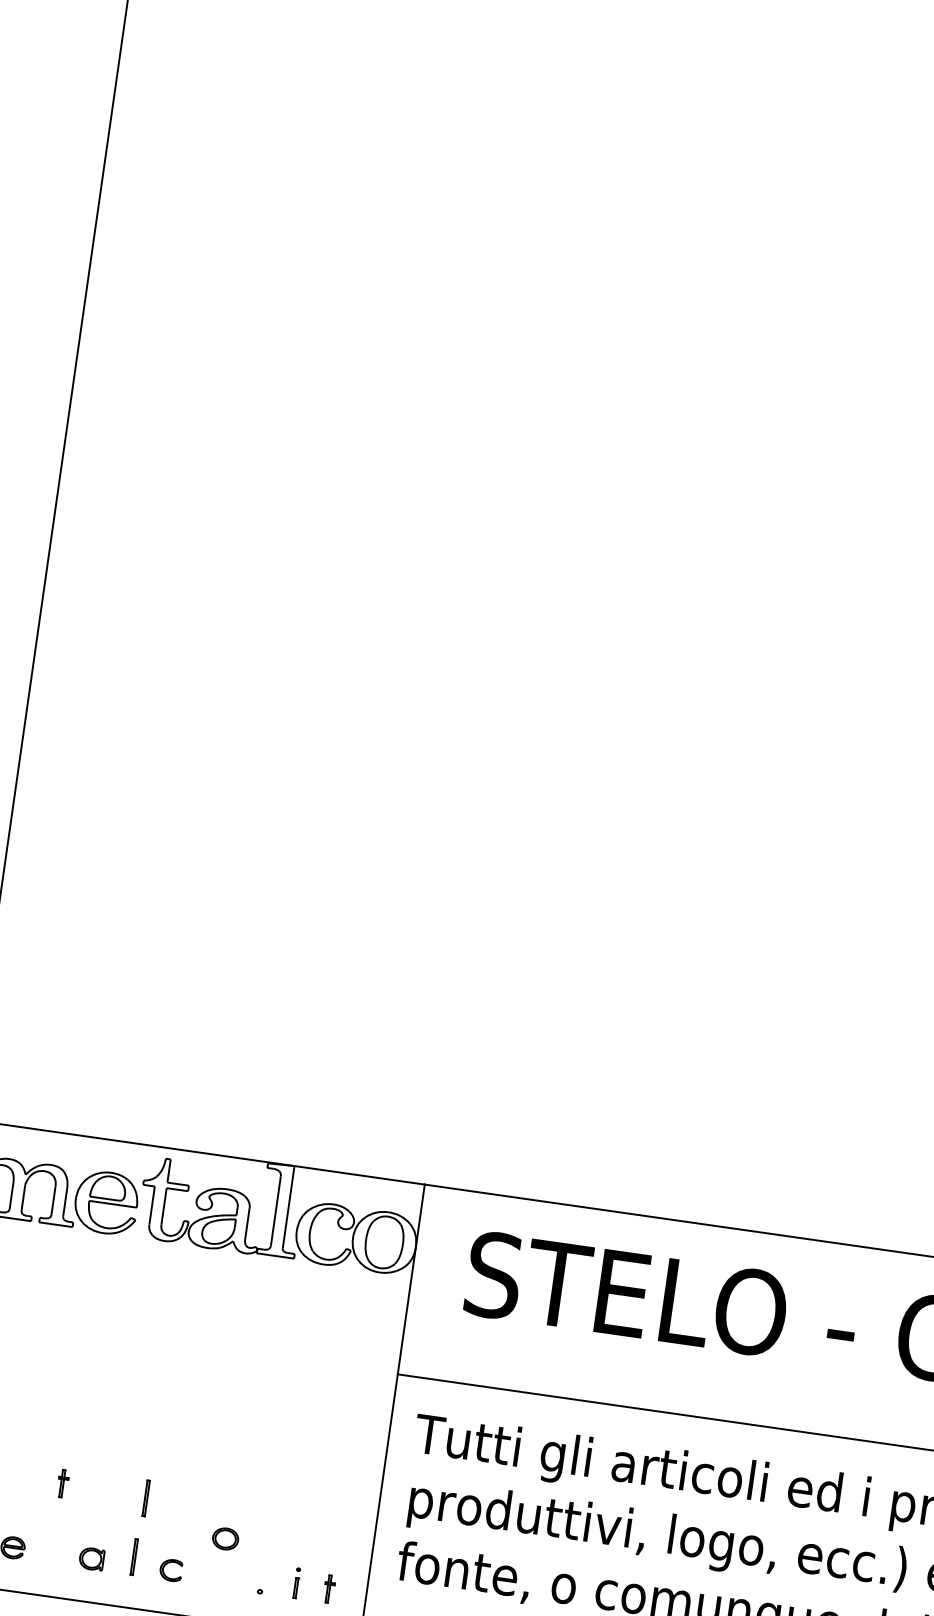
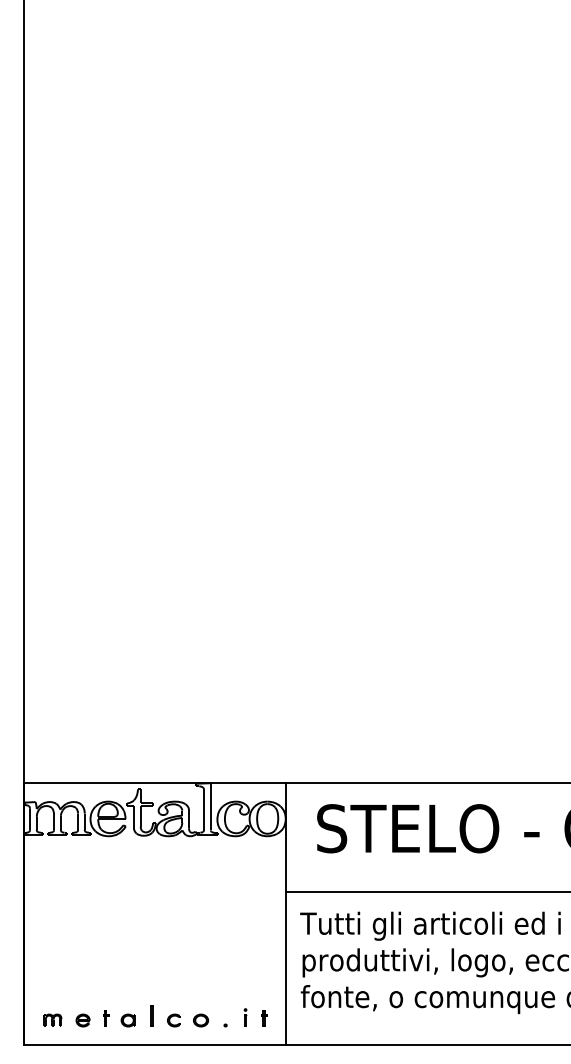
part: (63, 1483) -> (106, 1018), moved
line: (145, 1497) -> (153, 981), removed
part: (226, 1538) -> (201, 1020), moved

